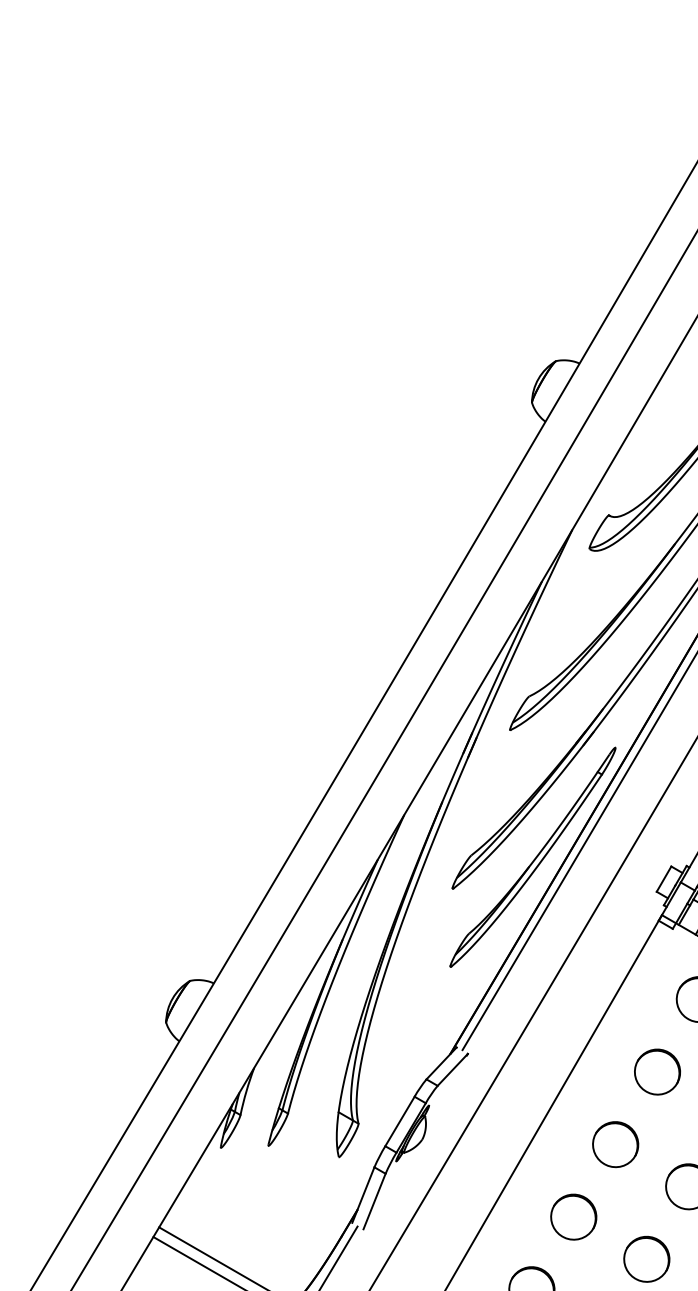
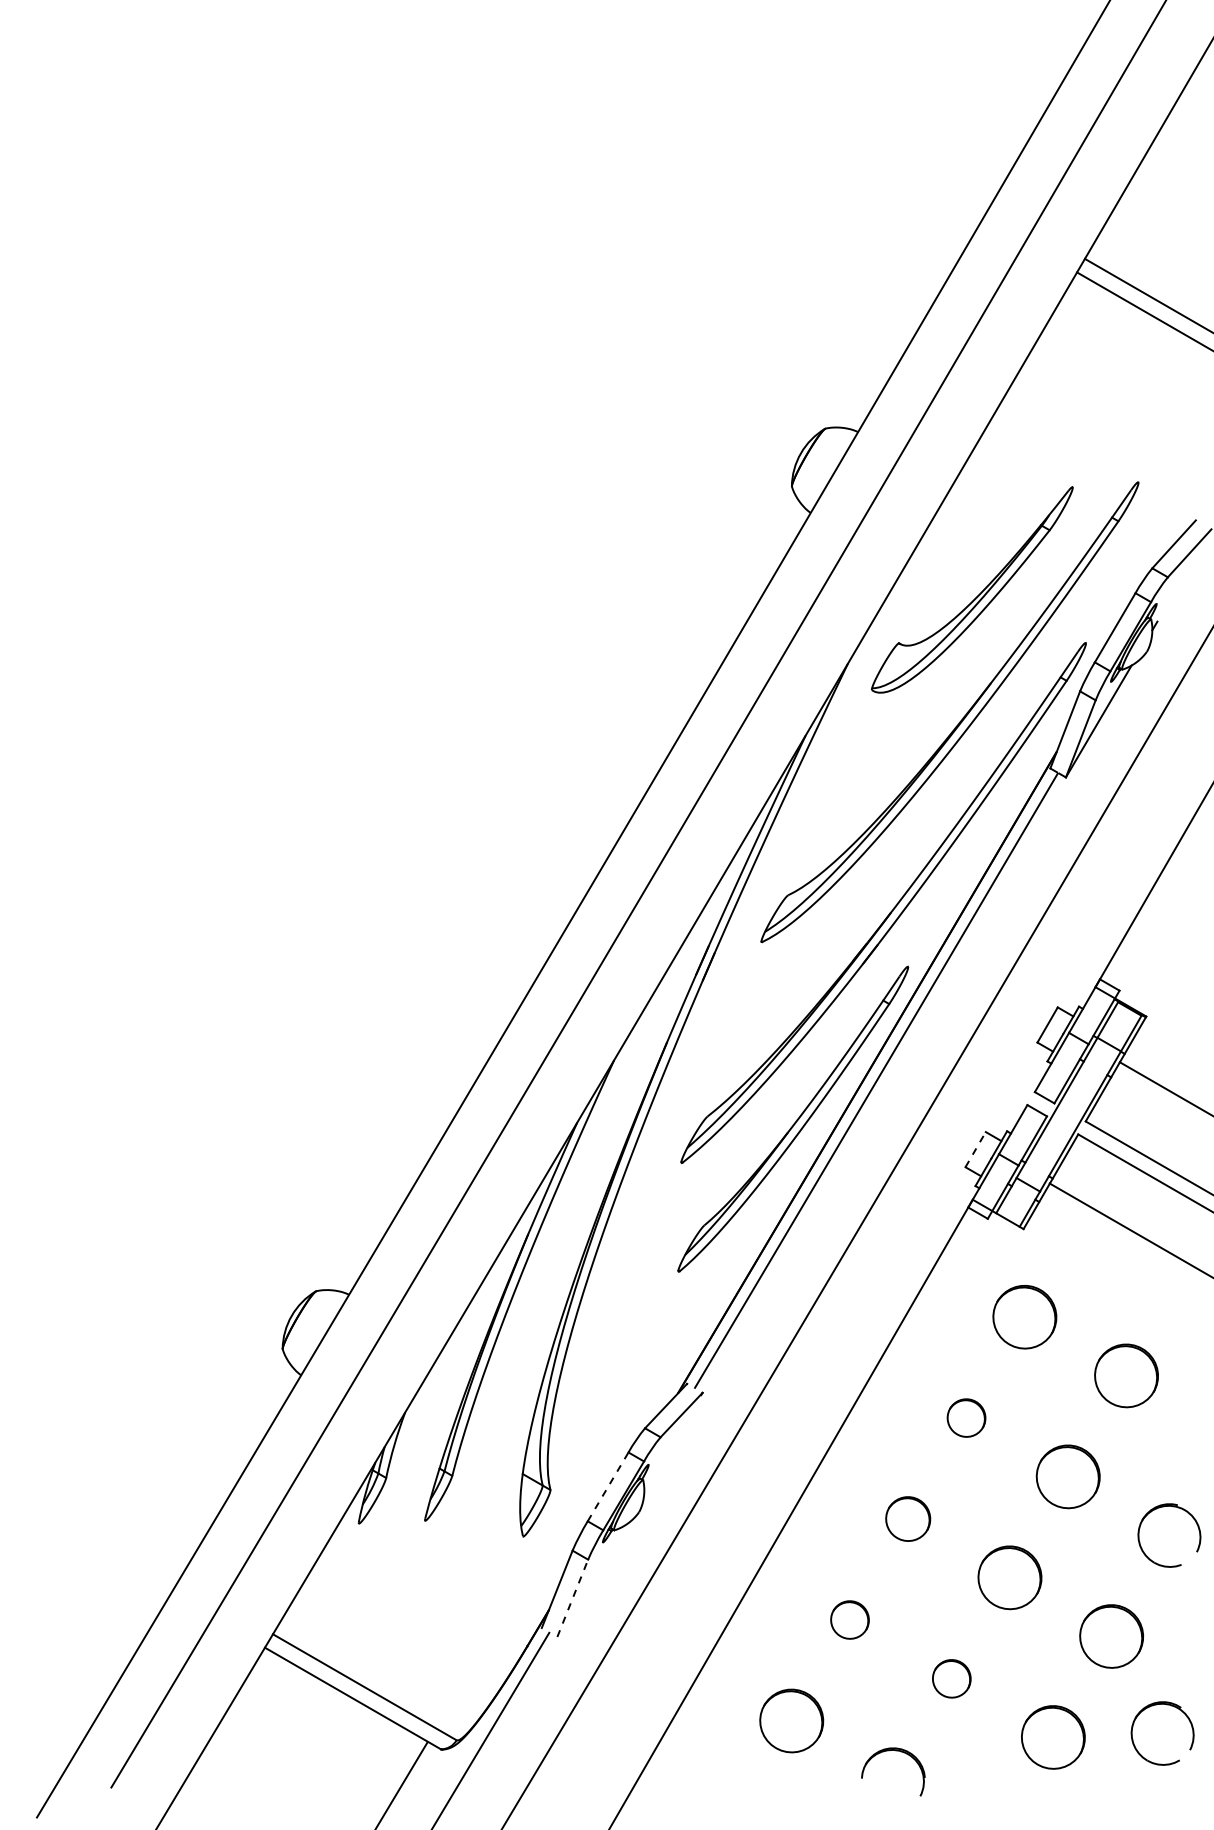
line: (663, 879) -> (975, 1149), solid -> dashed
part: (657, 1071) -> (966, 1417), size x0.6
line: (400, 1121) -> (608, 1486), solid -> dashed
part: (615, 1144) -> (907, 1518), size x0.7
line: (374, 1201) -> (572, 1598), solid -> dashed
part: (573, 1216) -> (849, 1619), size x0.6
part: (646, 1259) -> (951, 1678), size x0.6

